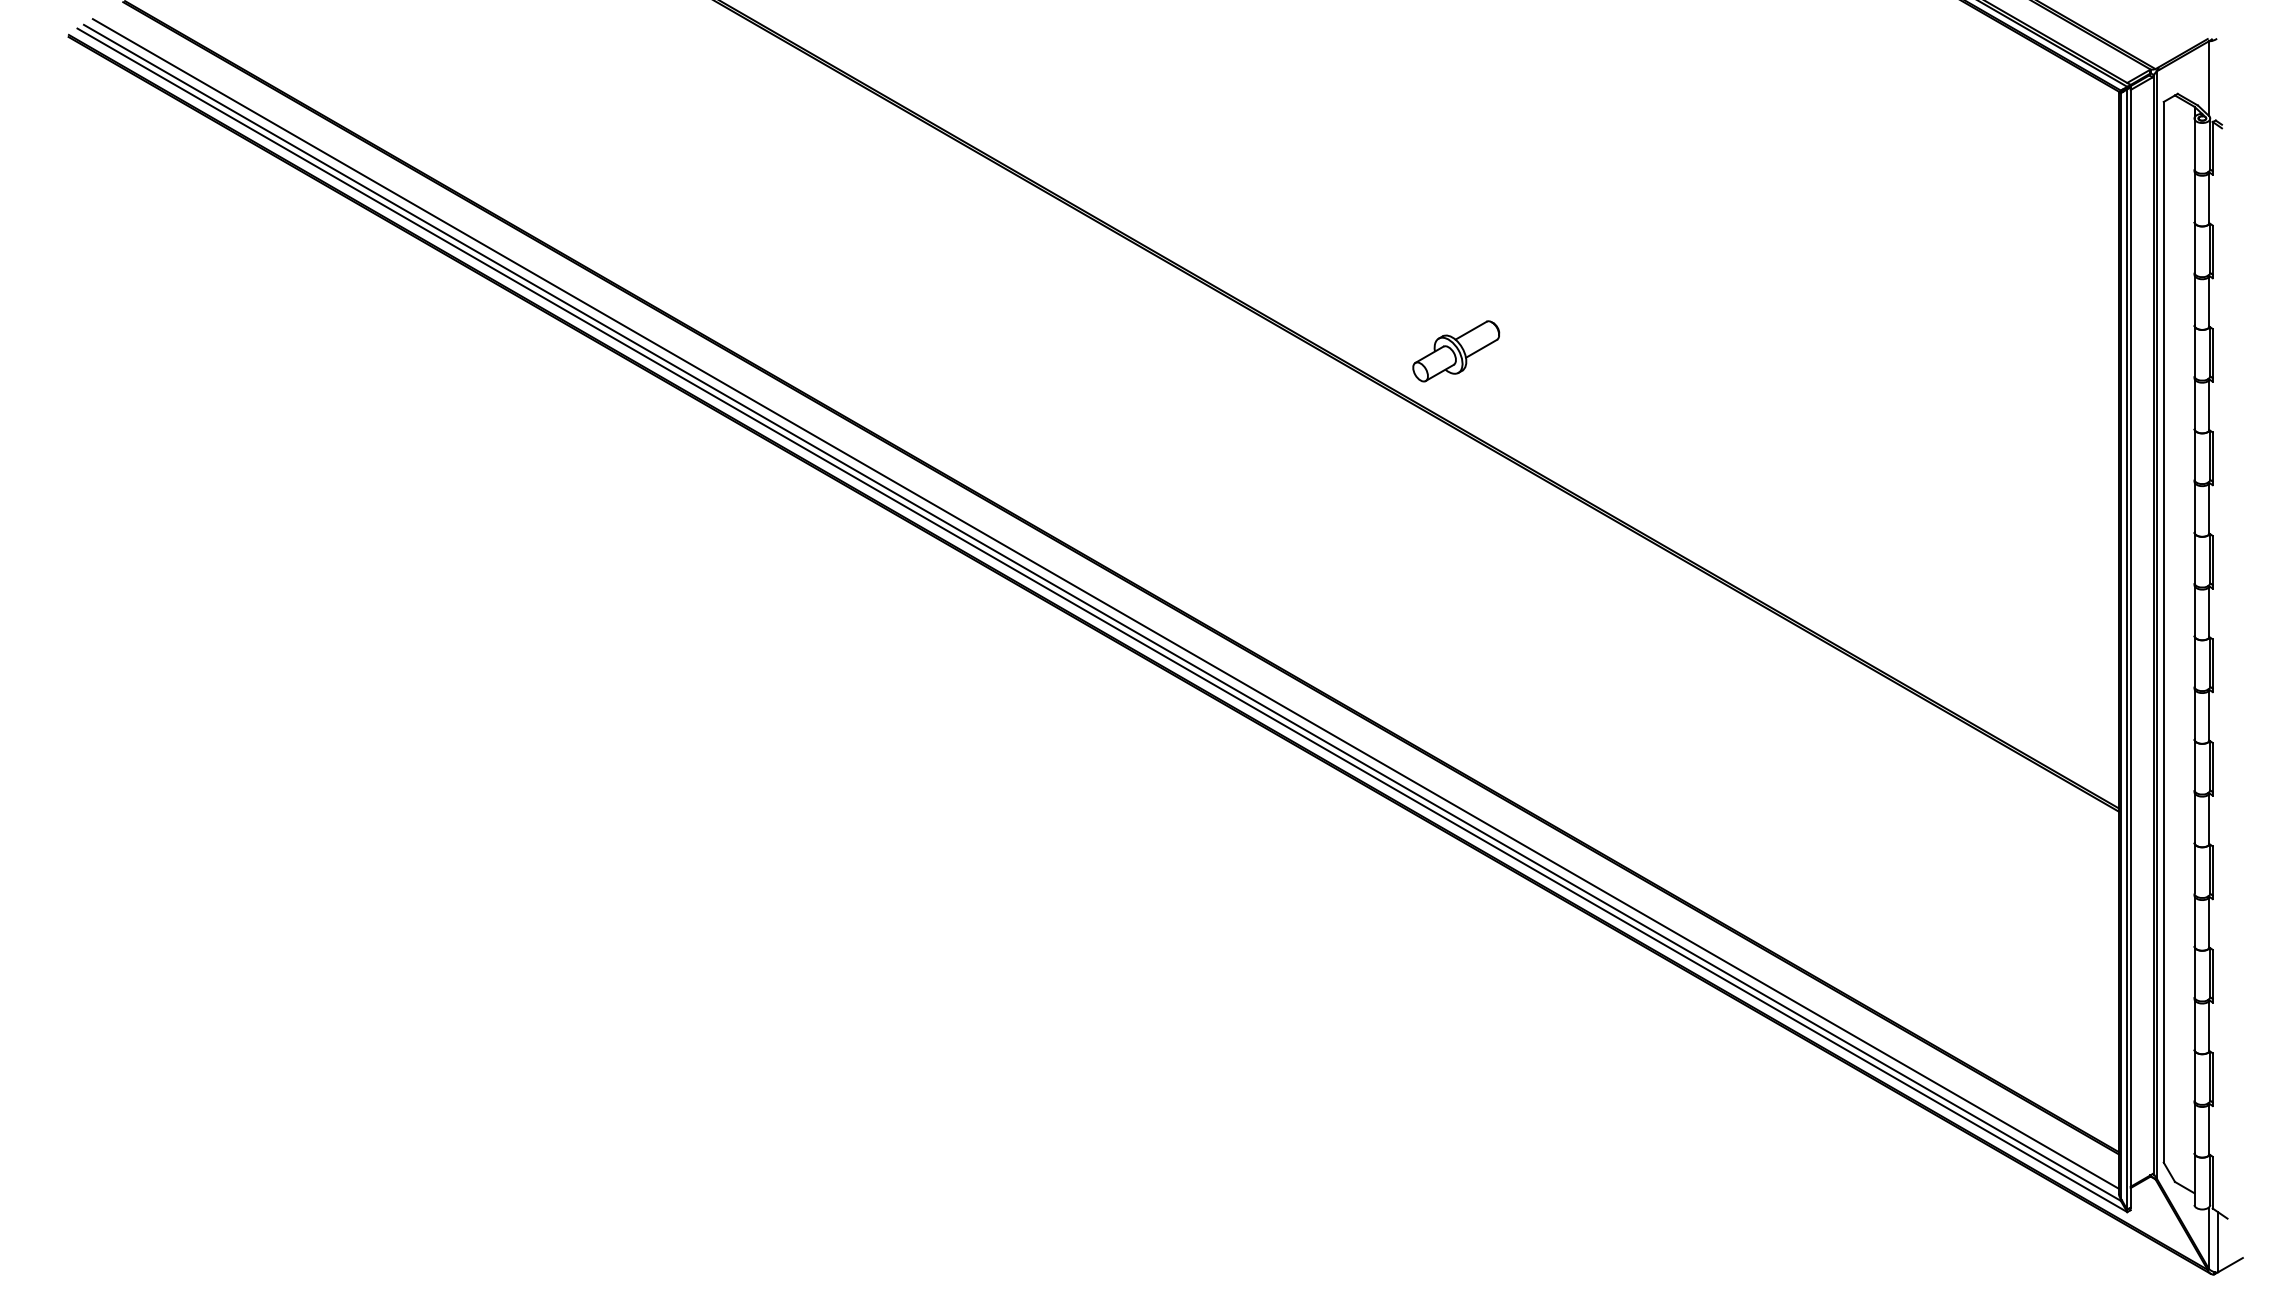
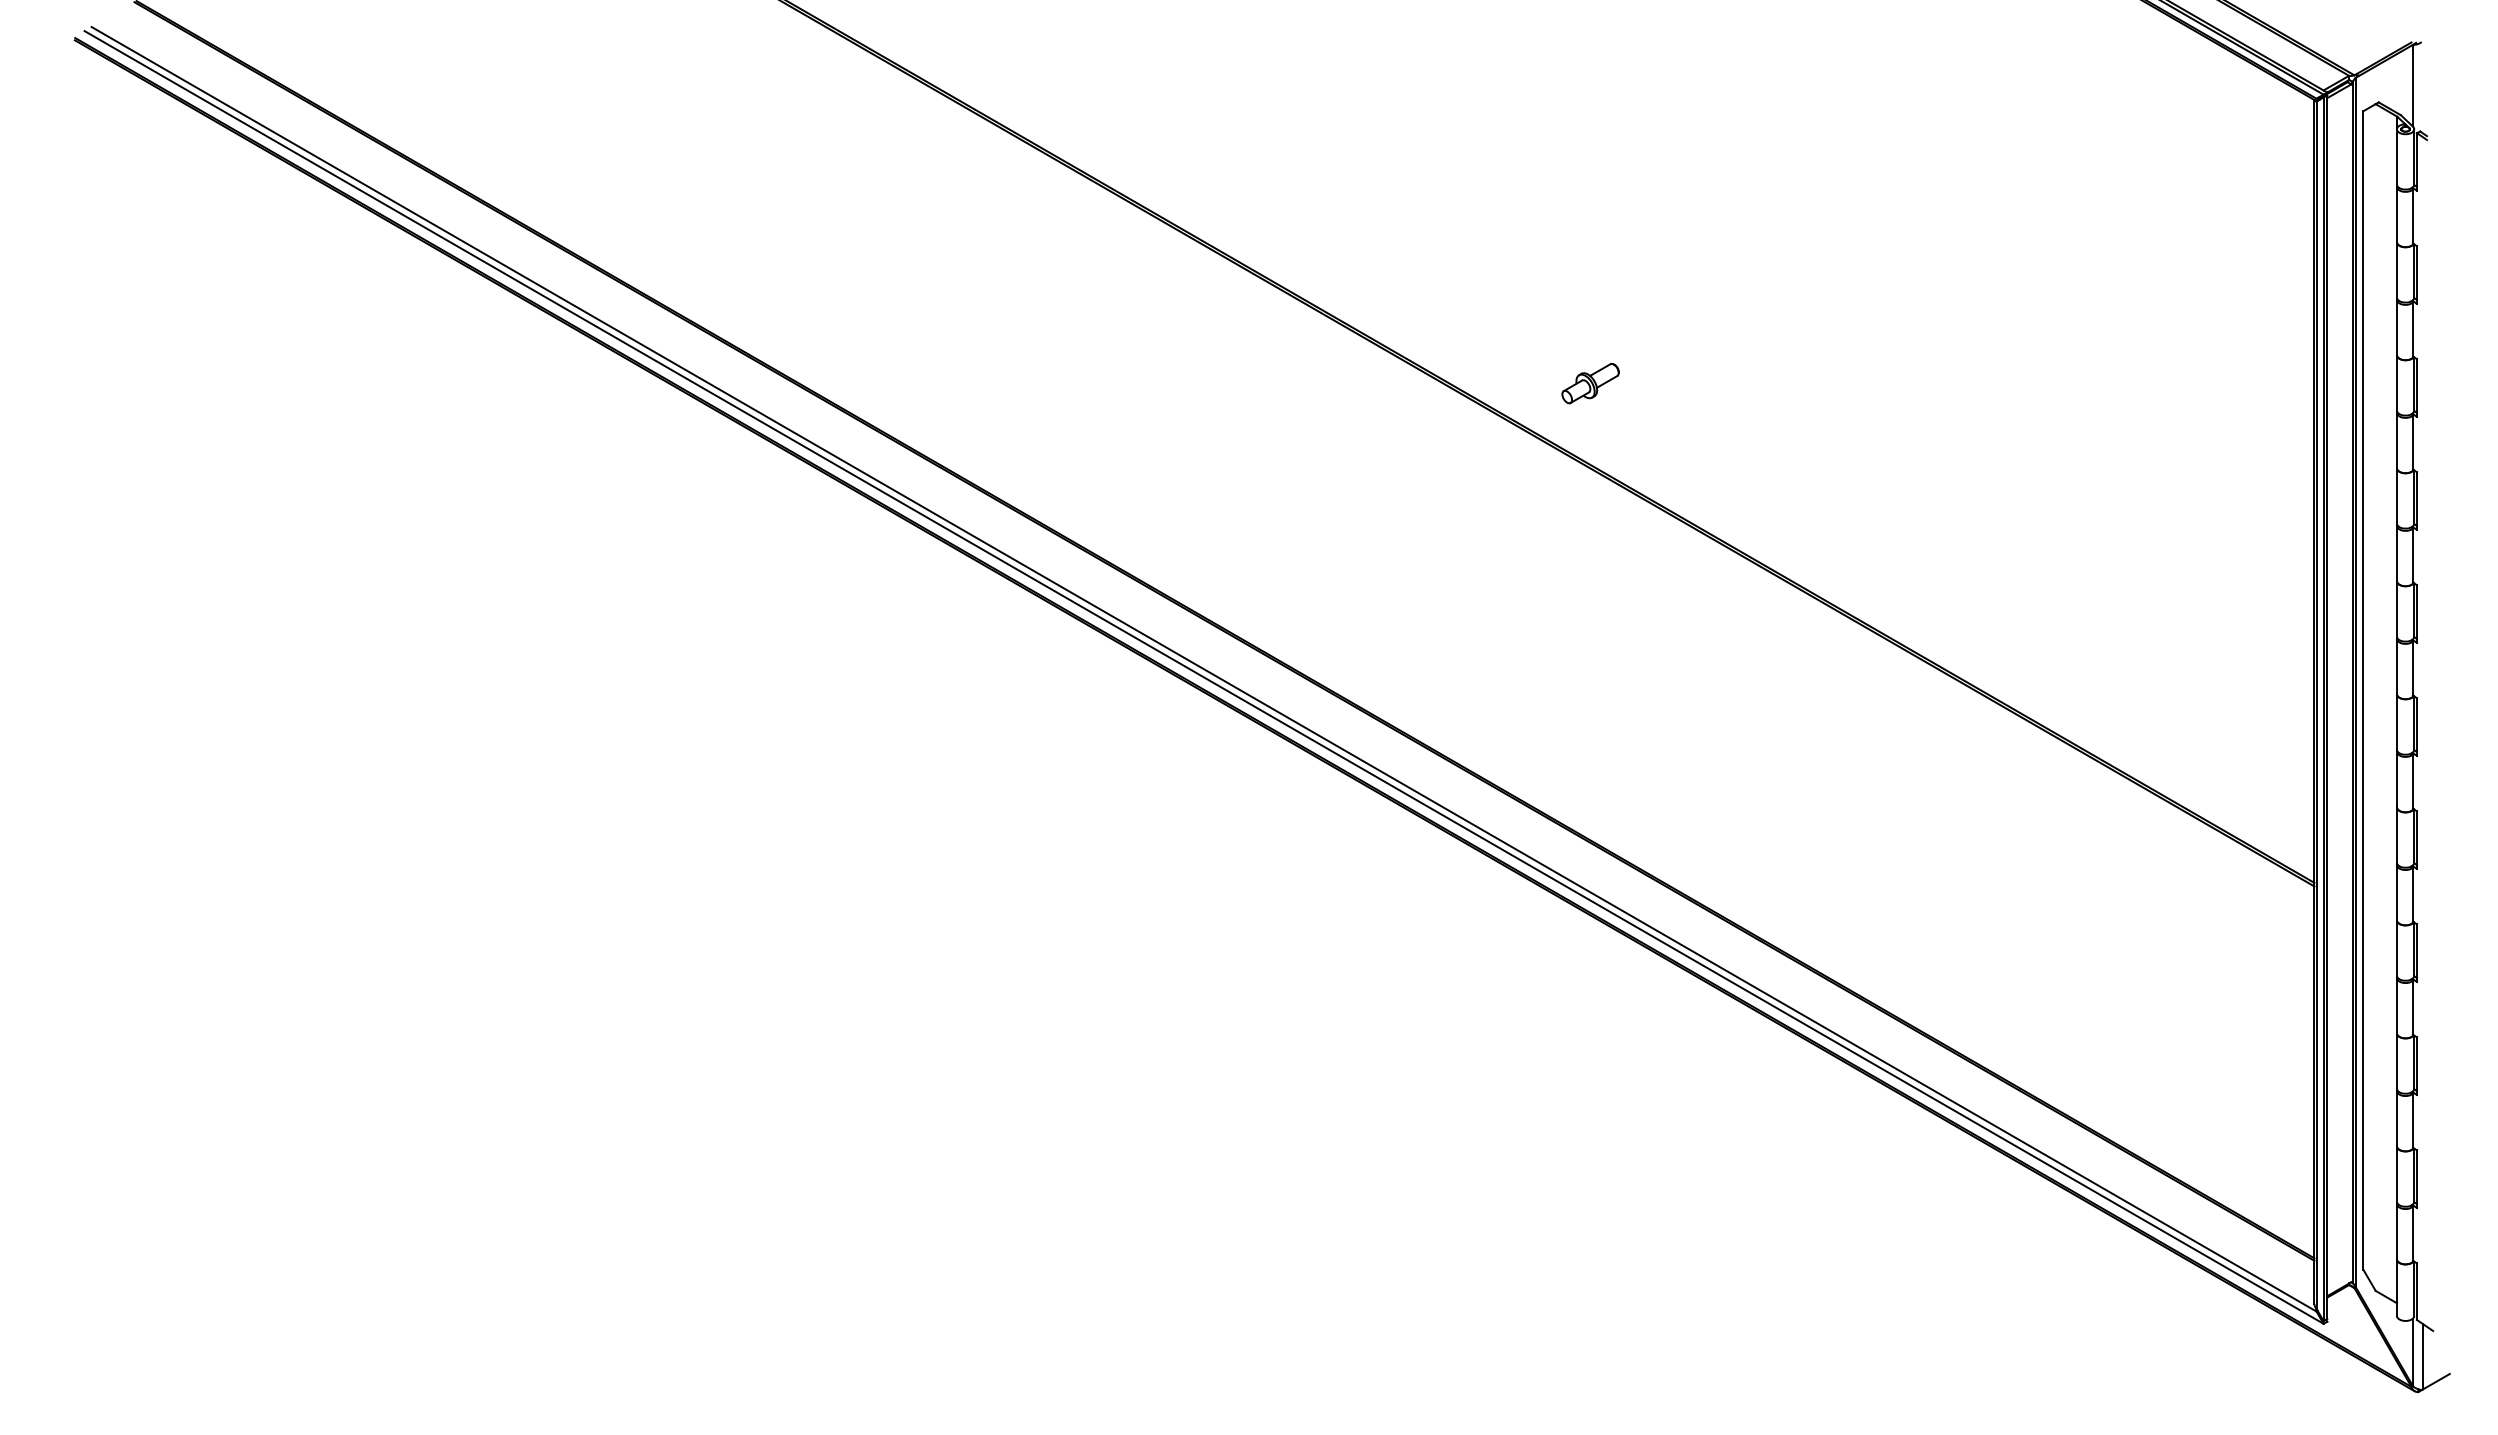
part: (1456, 351) -> (1590, 383), size x0.6
line: (1105, 603) -> (1207, 659), removed

